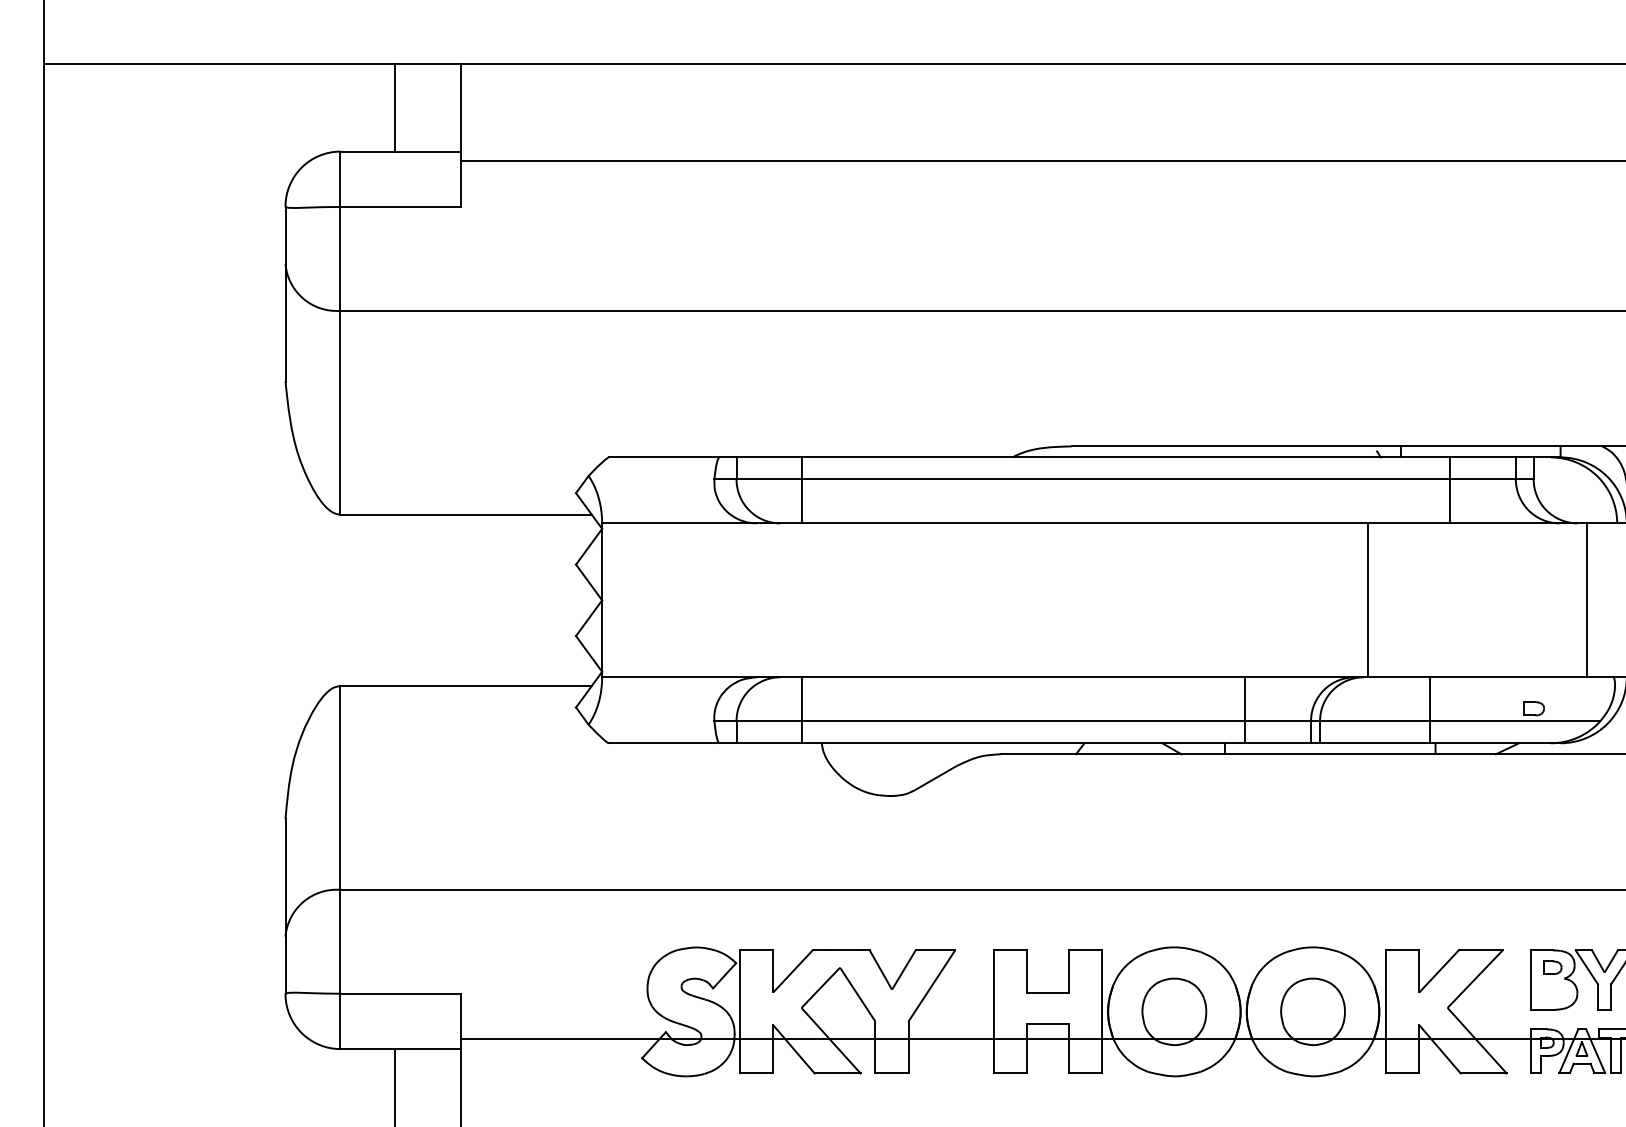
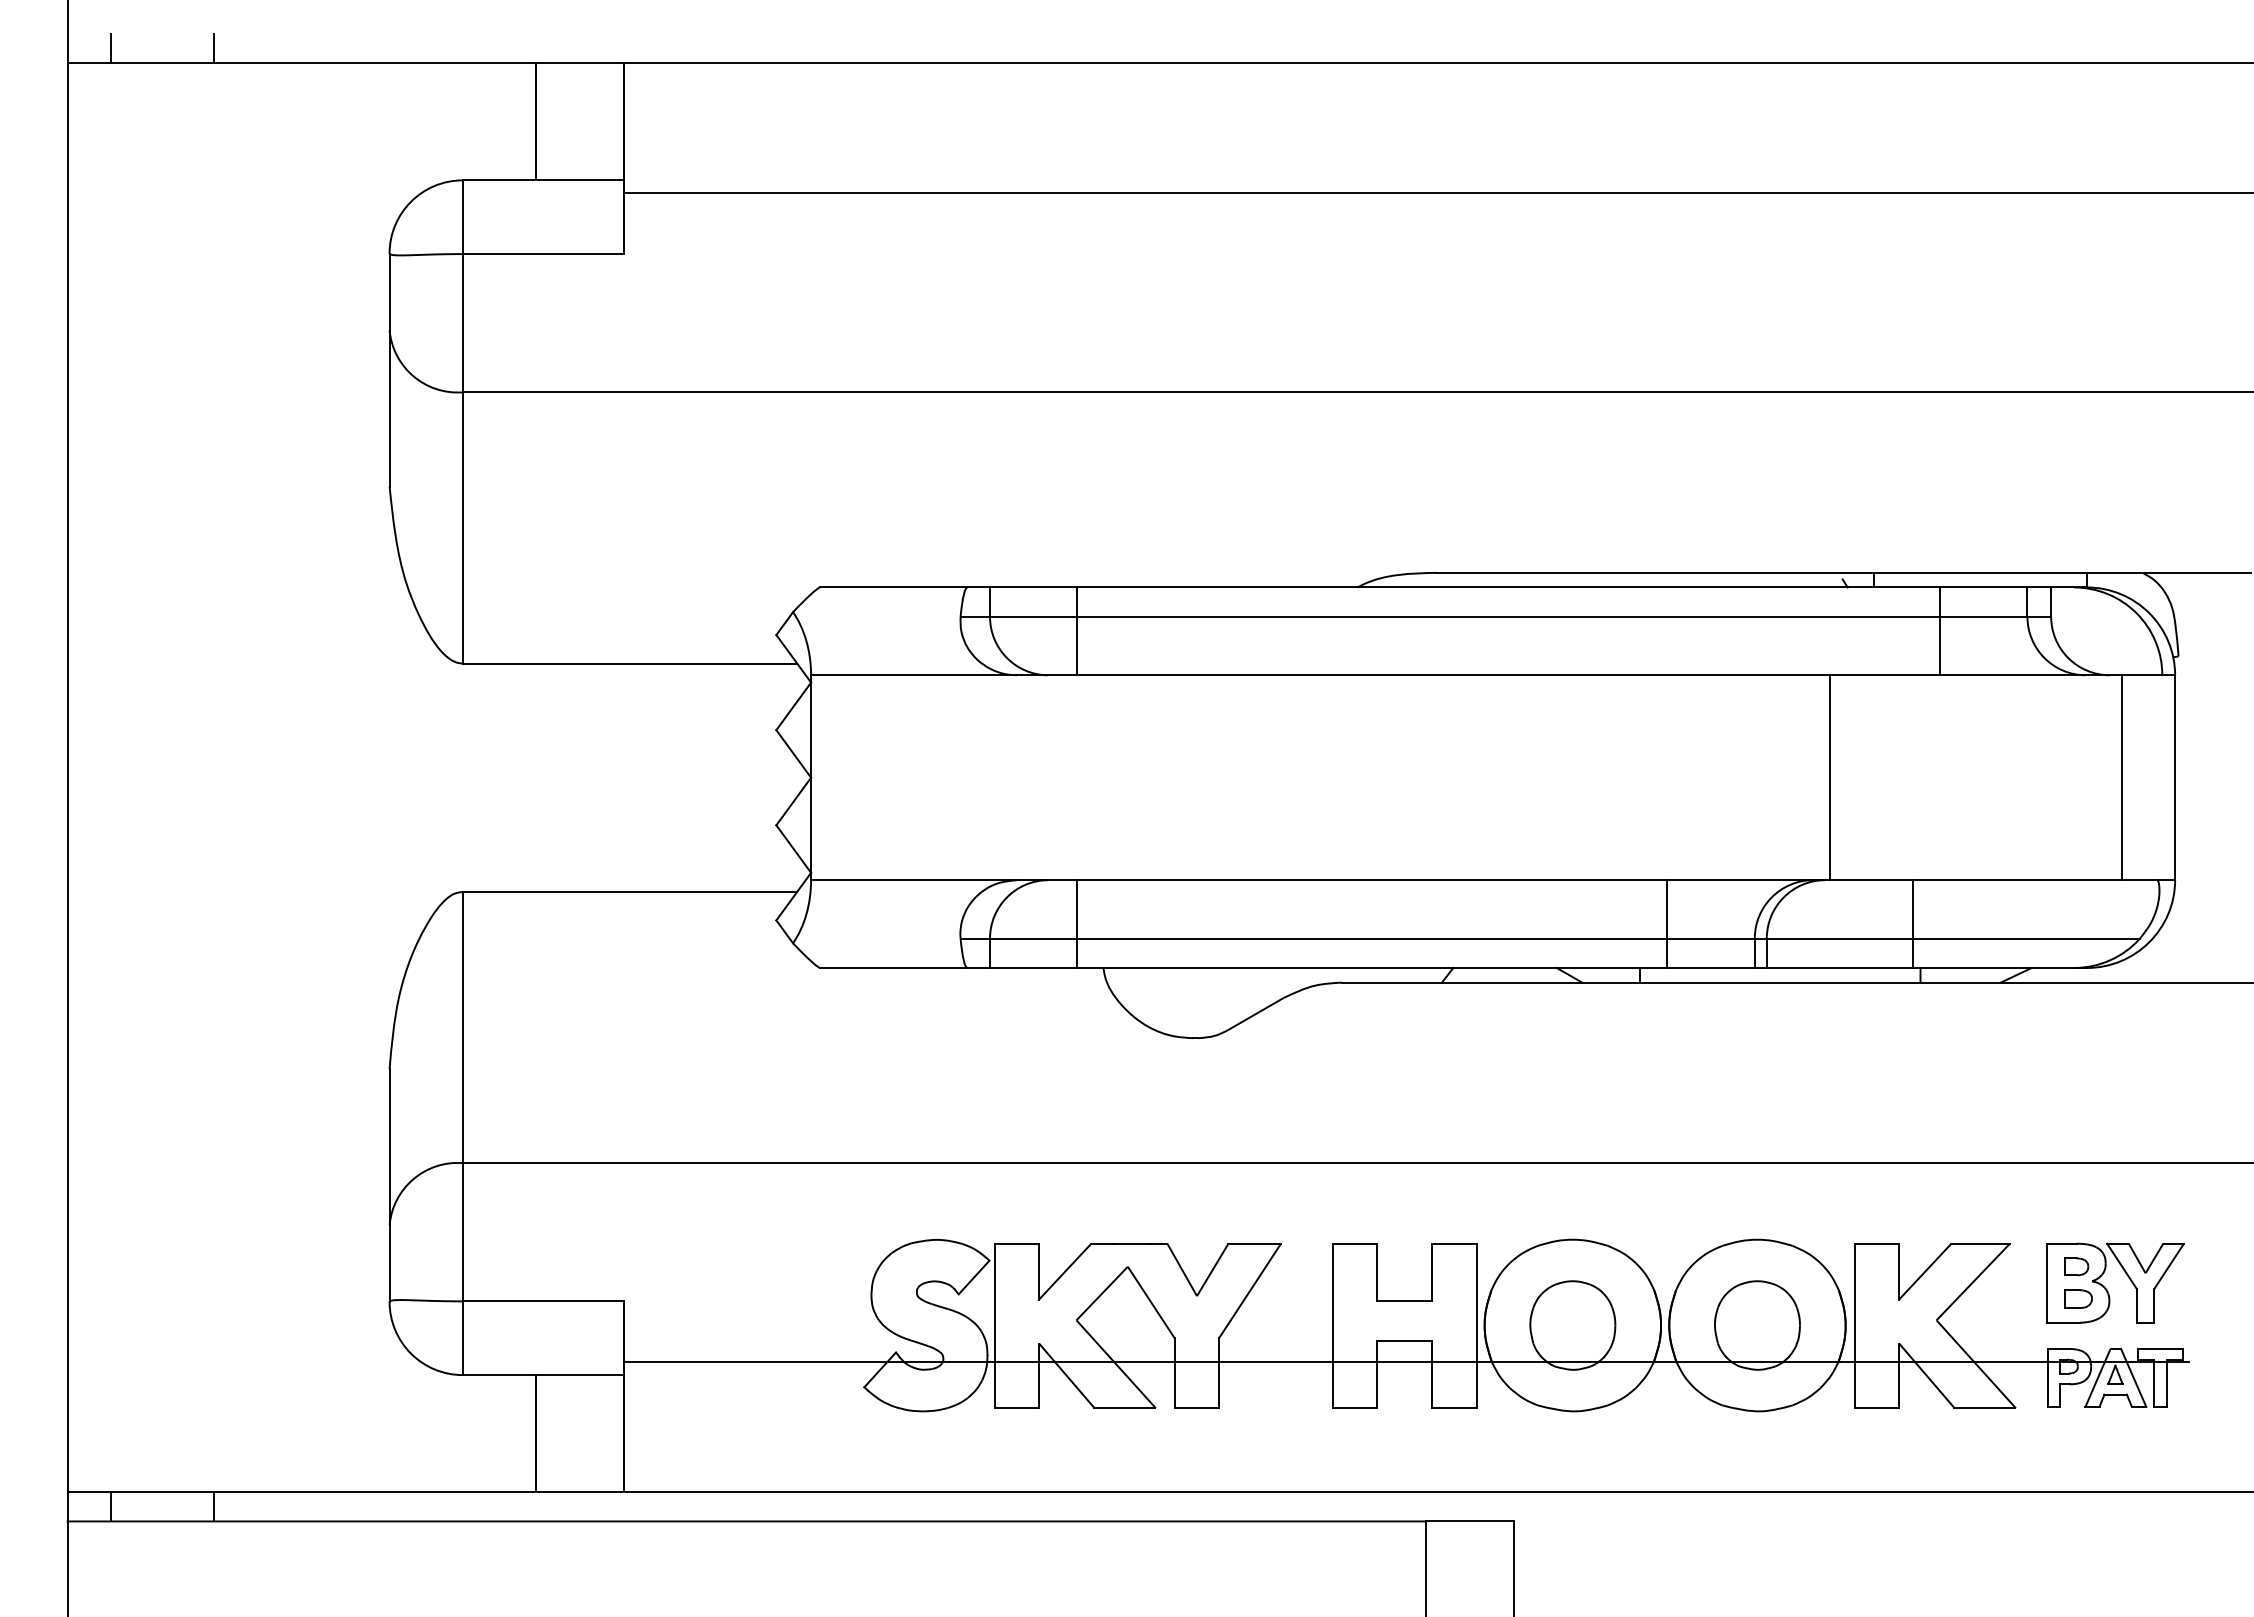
line: (76, 52) -> (111, 48), added
line: (153, 52) -> (213, 48), added
part: (1533, 708) -> (2078, 1298), moved

